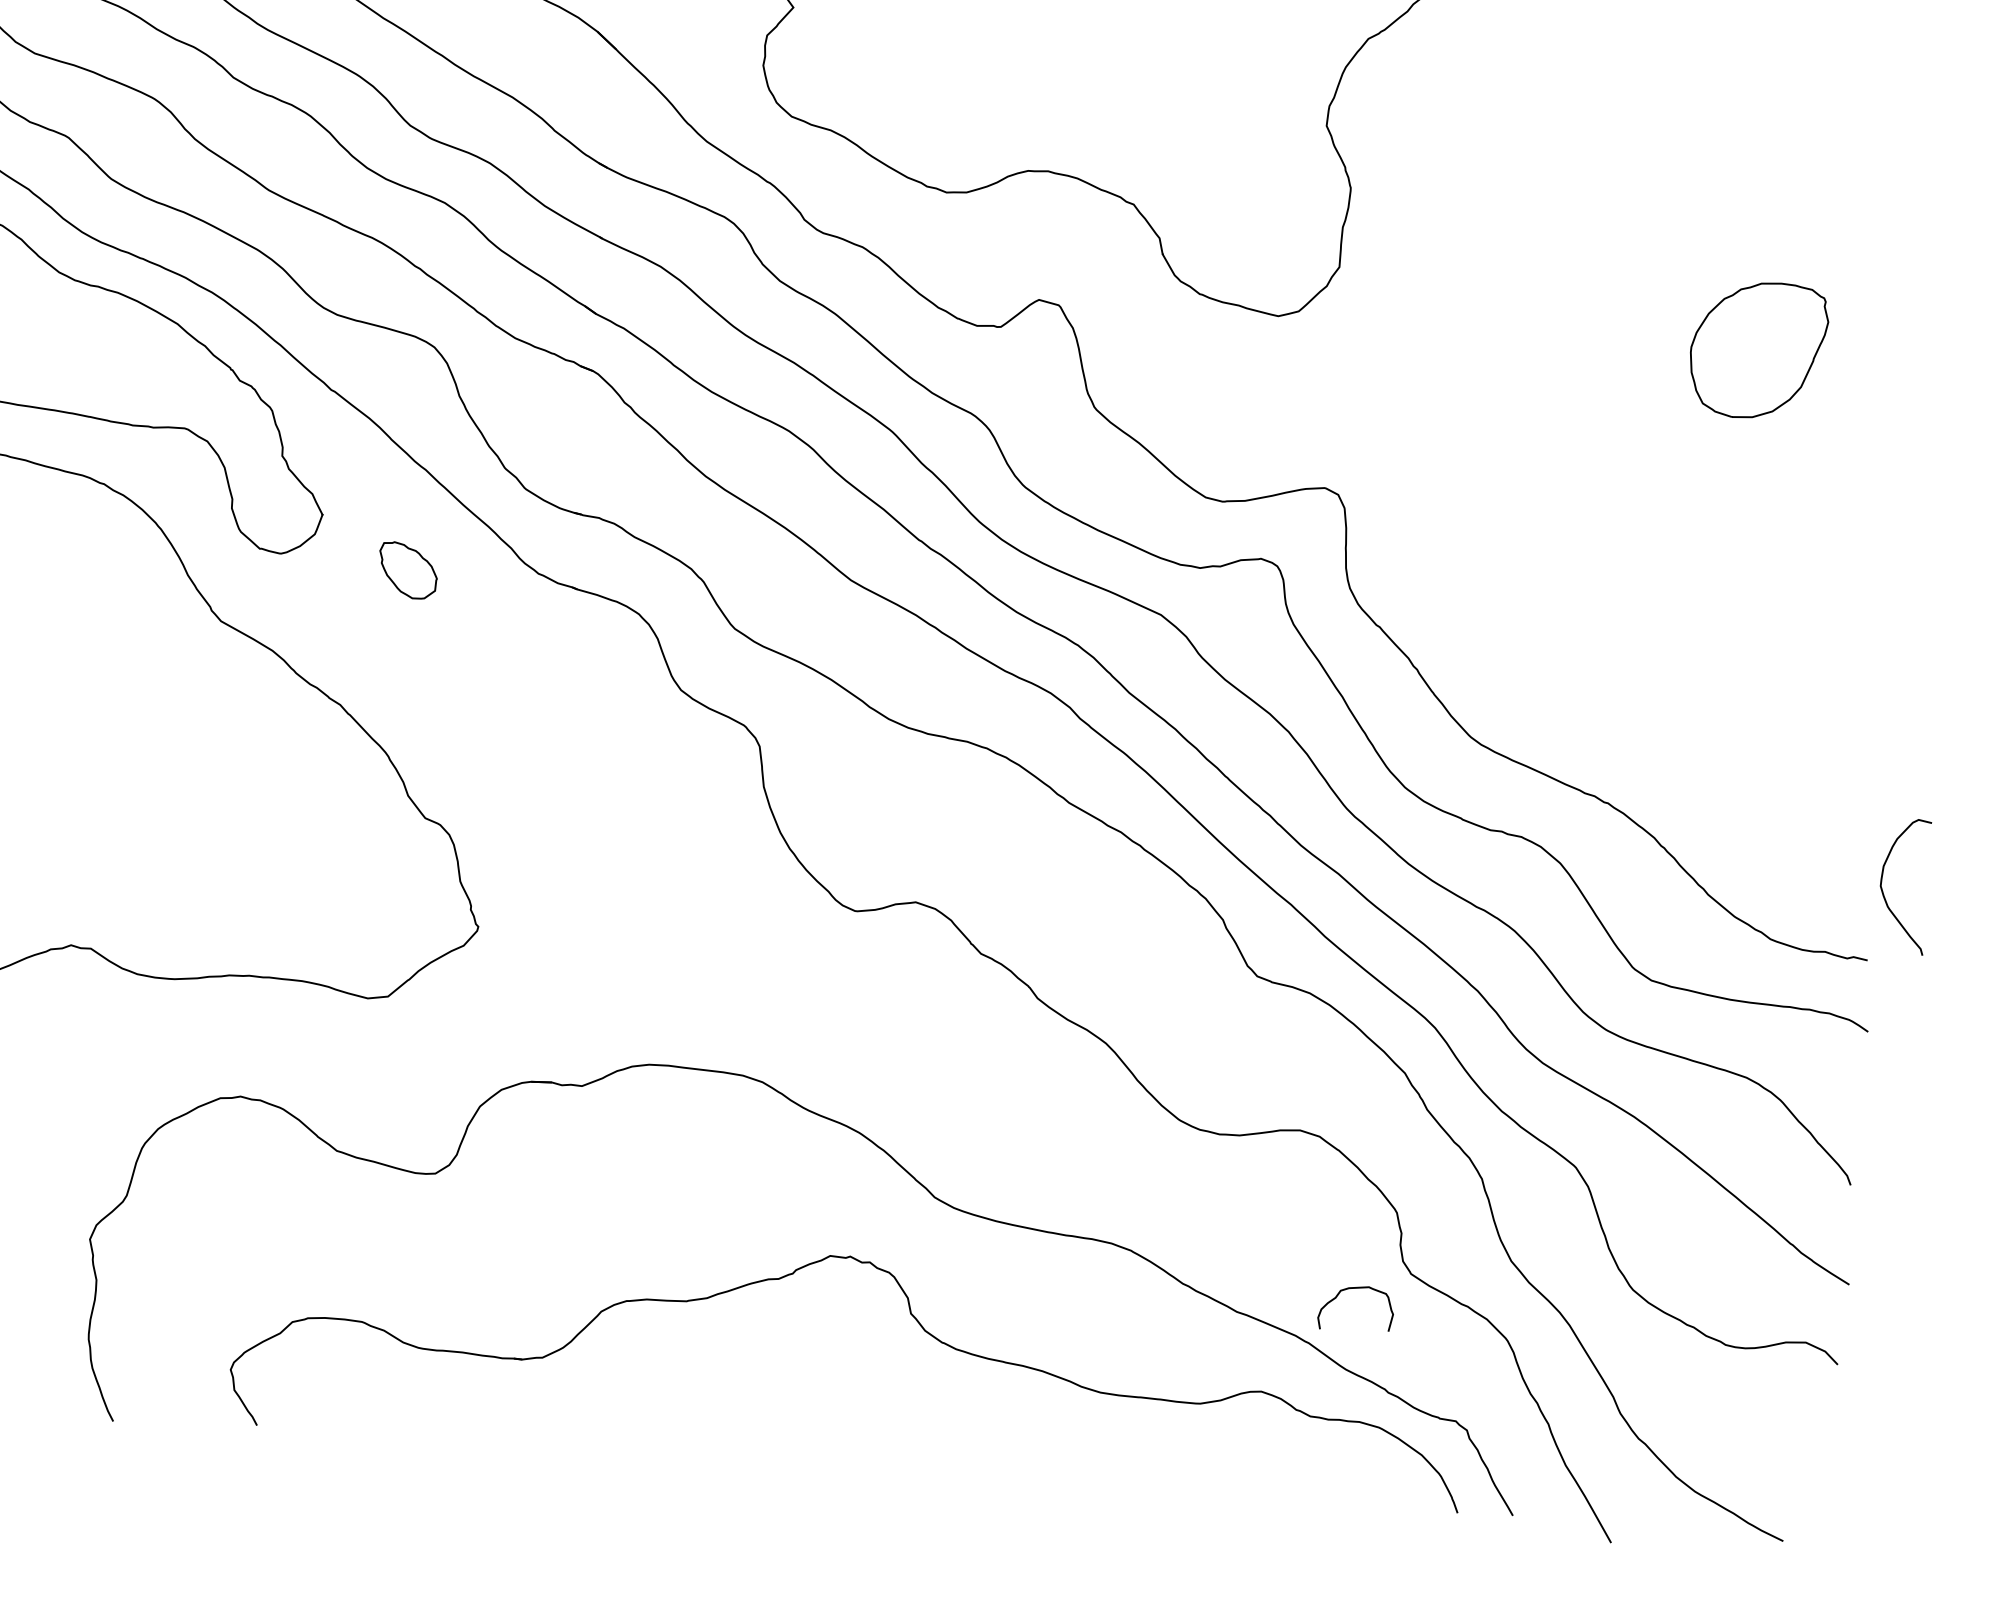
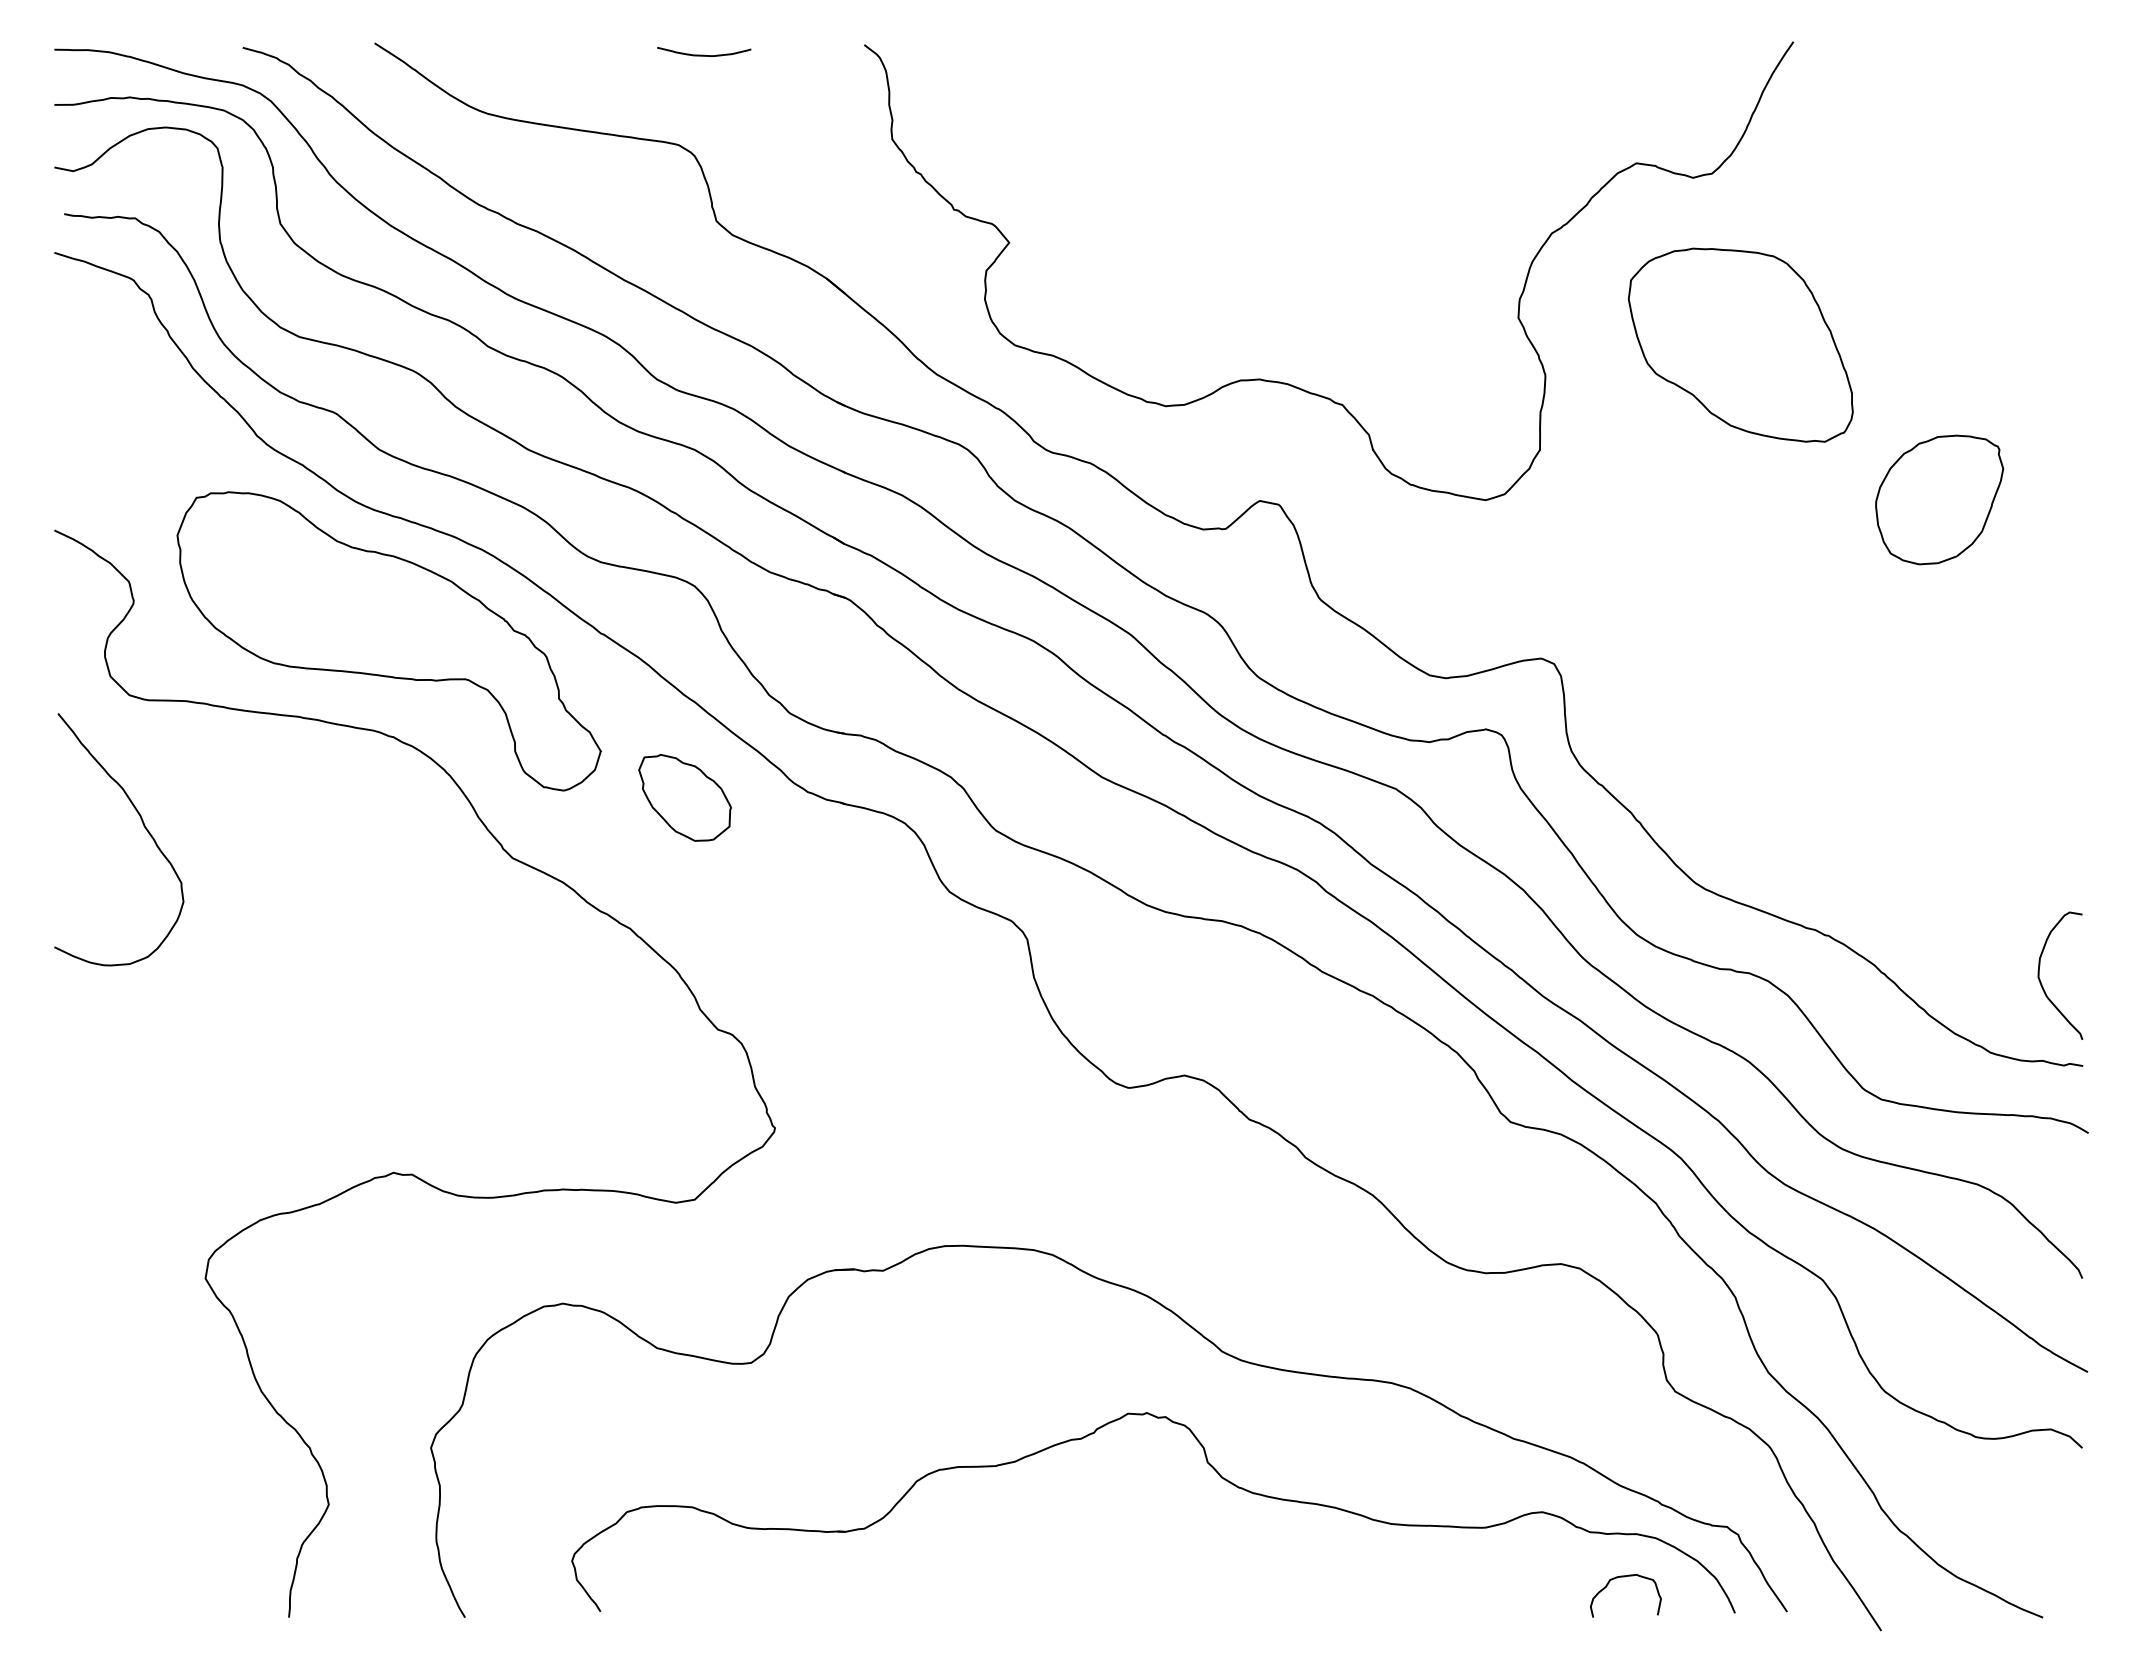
part: (1559, 170) -> (1740, 344), added
part: (407, 570) -> (684, 797), size x1.67
curve: (1883, 890) -> (2041, 981), moved
curve: (1356, 1289) -> (1624, 1577), moved

